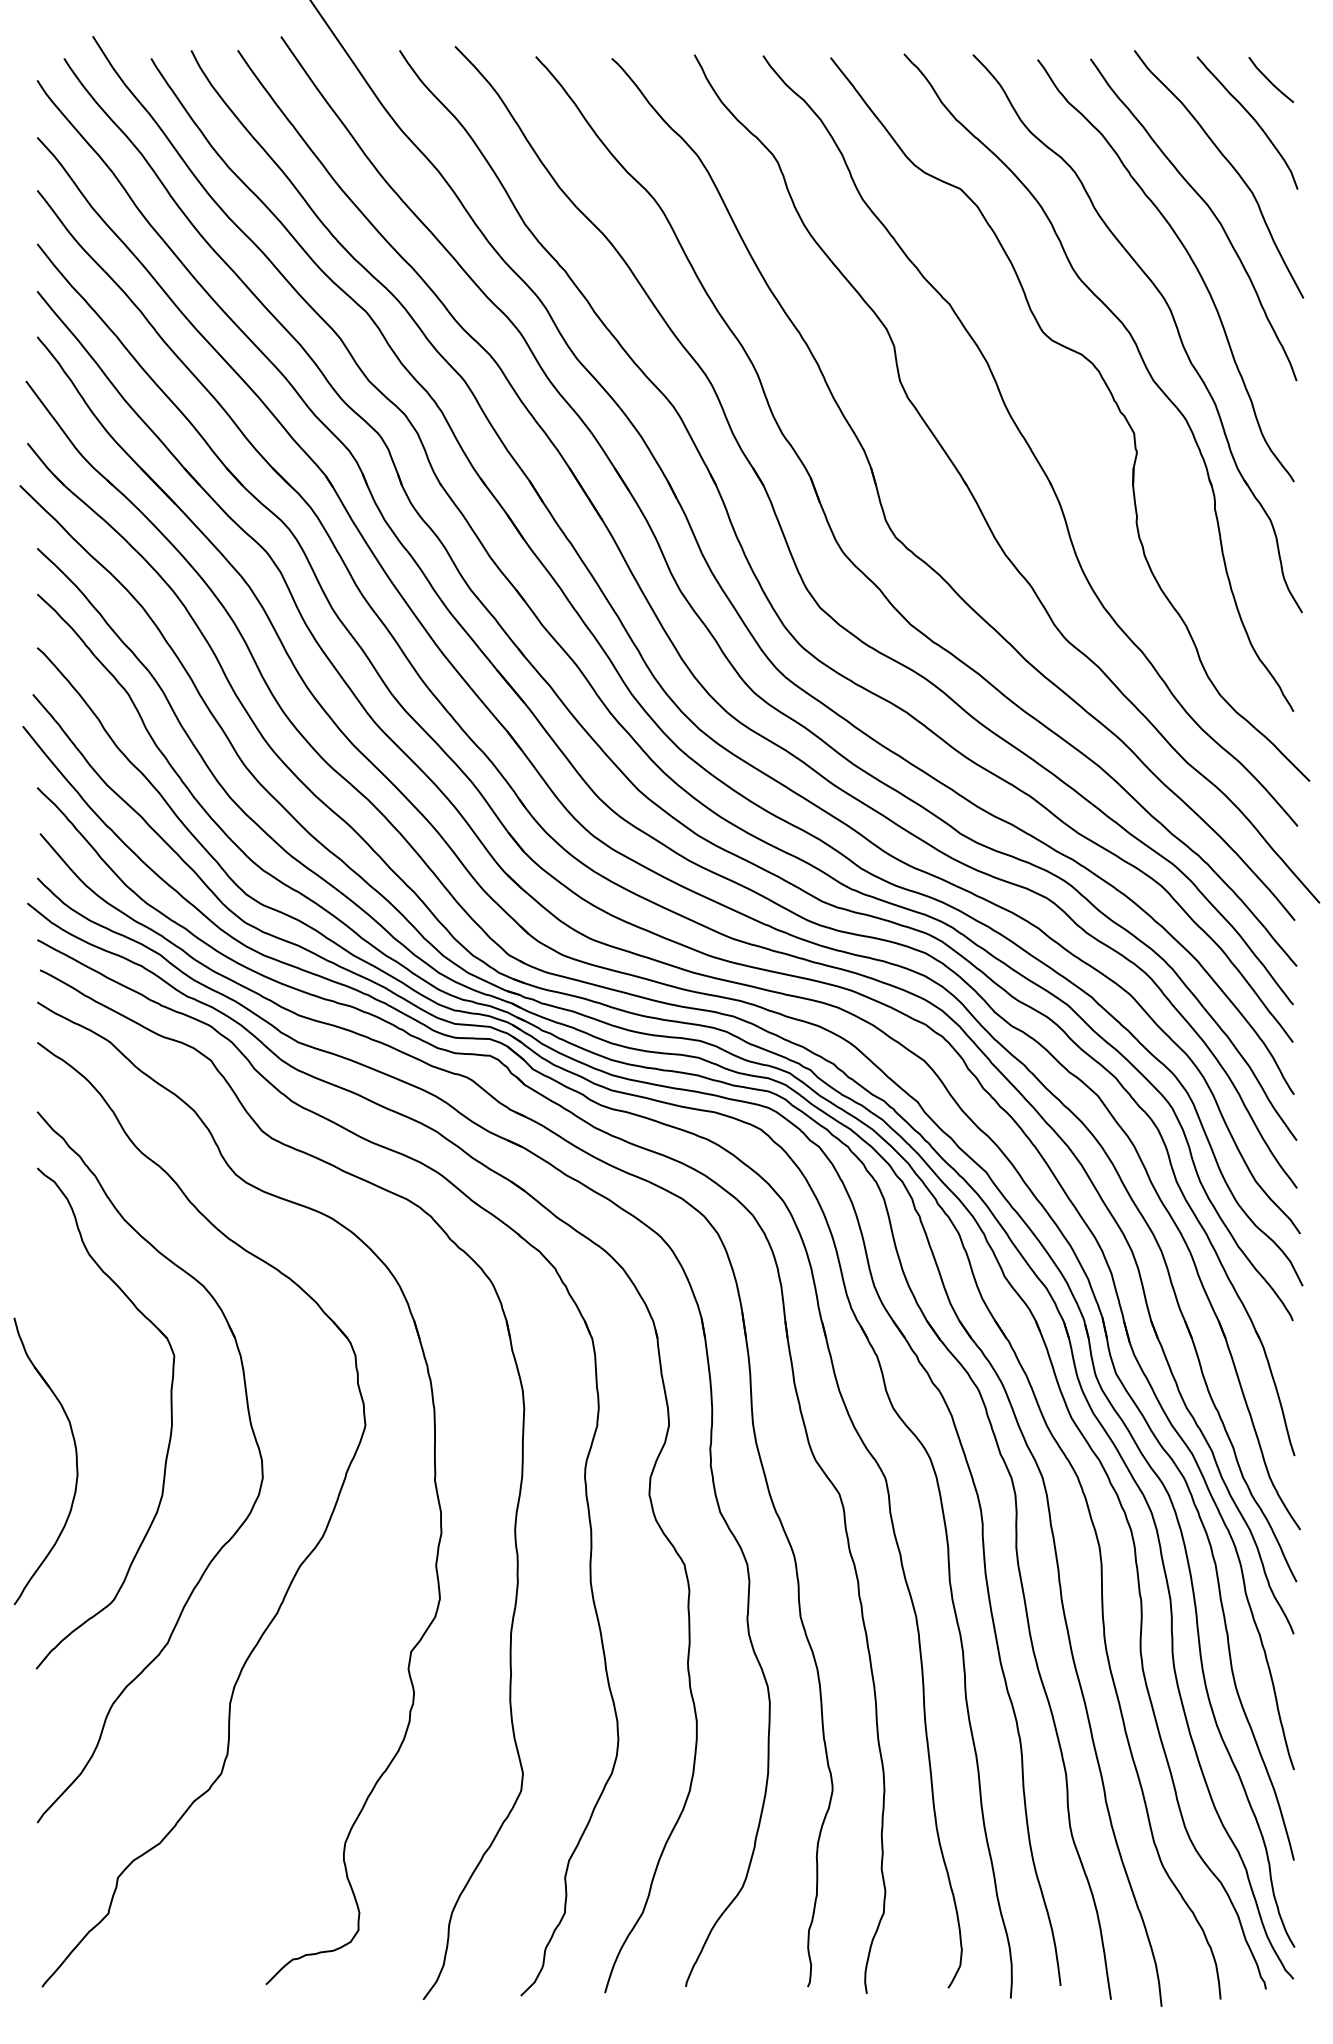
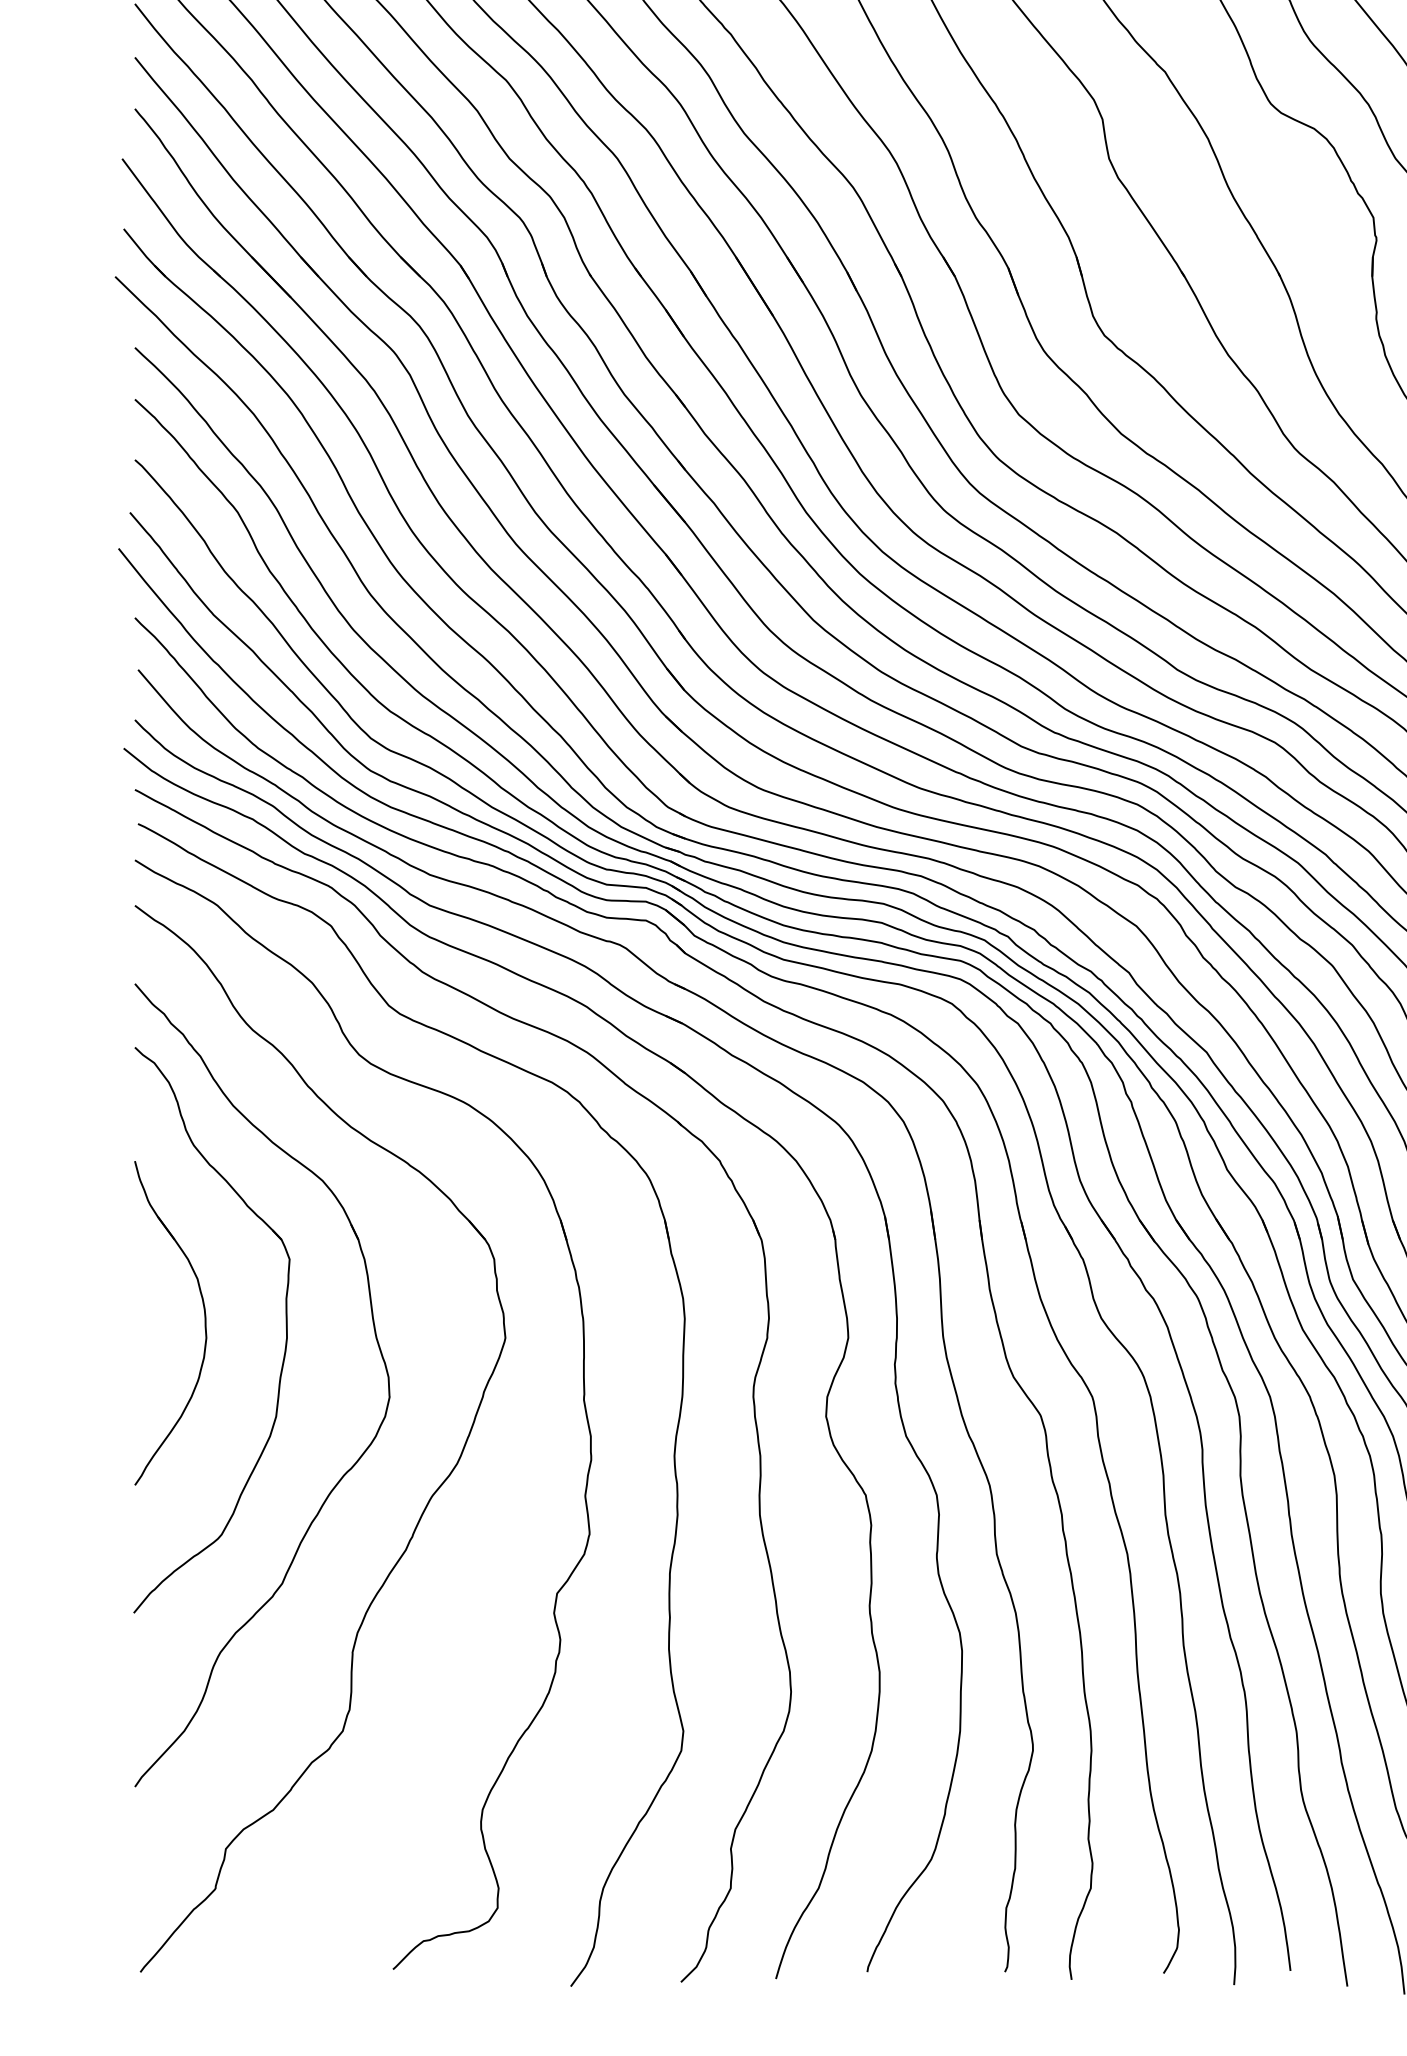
part: (75, 1456) -> (204, 1317), moved

